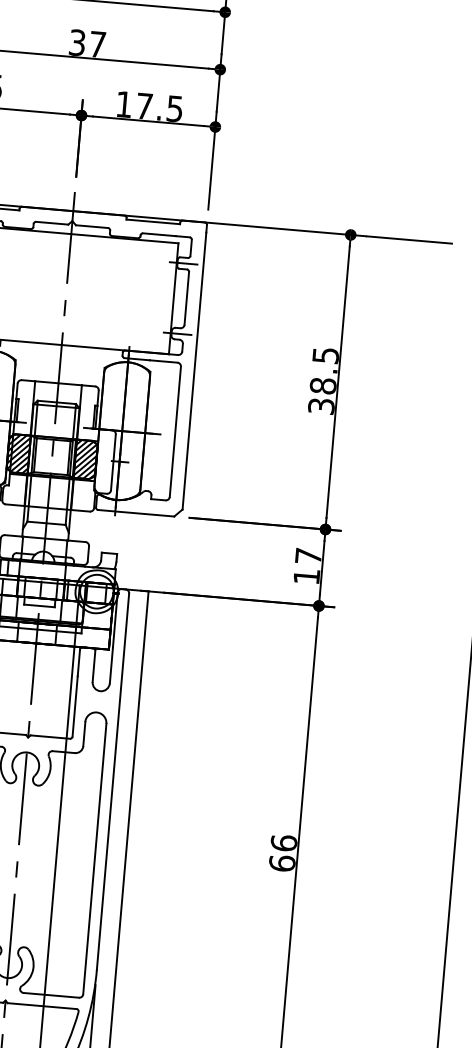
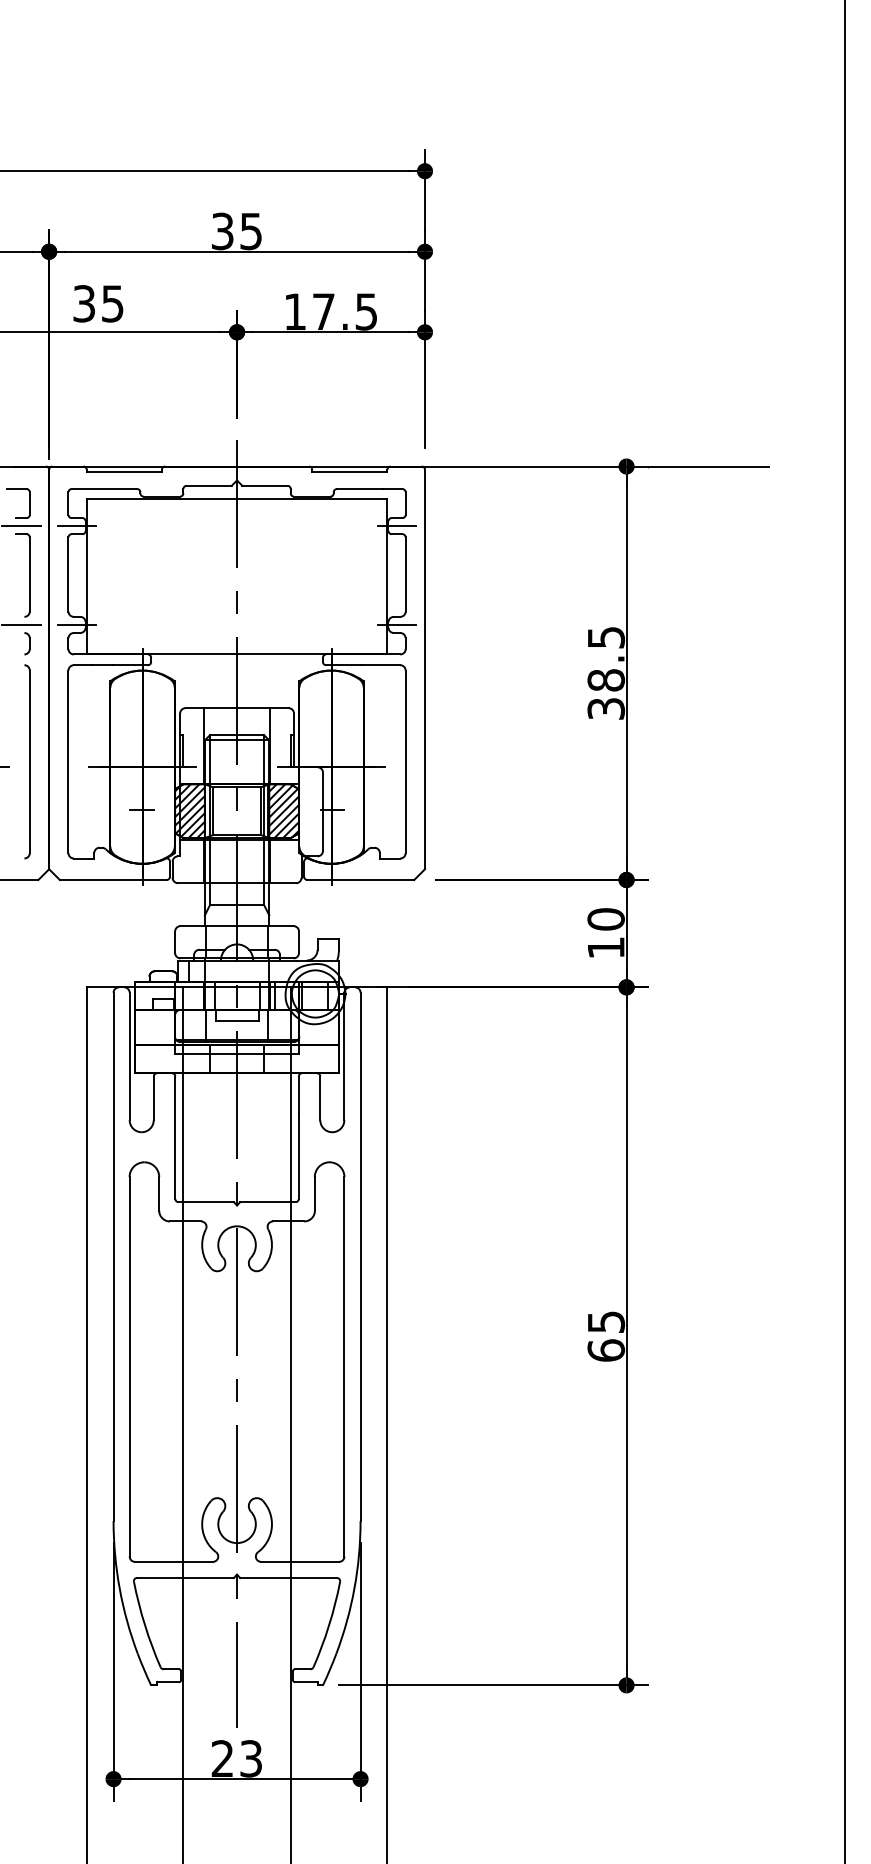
text: (97, 44) -> (250, 231), 37 -> 35
text: (308, 556) -> (605, 919), 17 -> 10
text: (284, 842) -> (606, 1321), 66 -> 65

